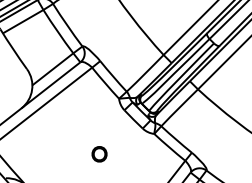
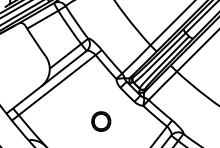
part: (99, 154) -> (101, 121), size x1.67

